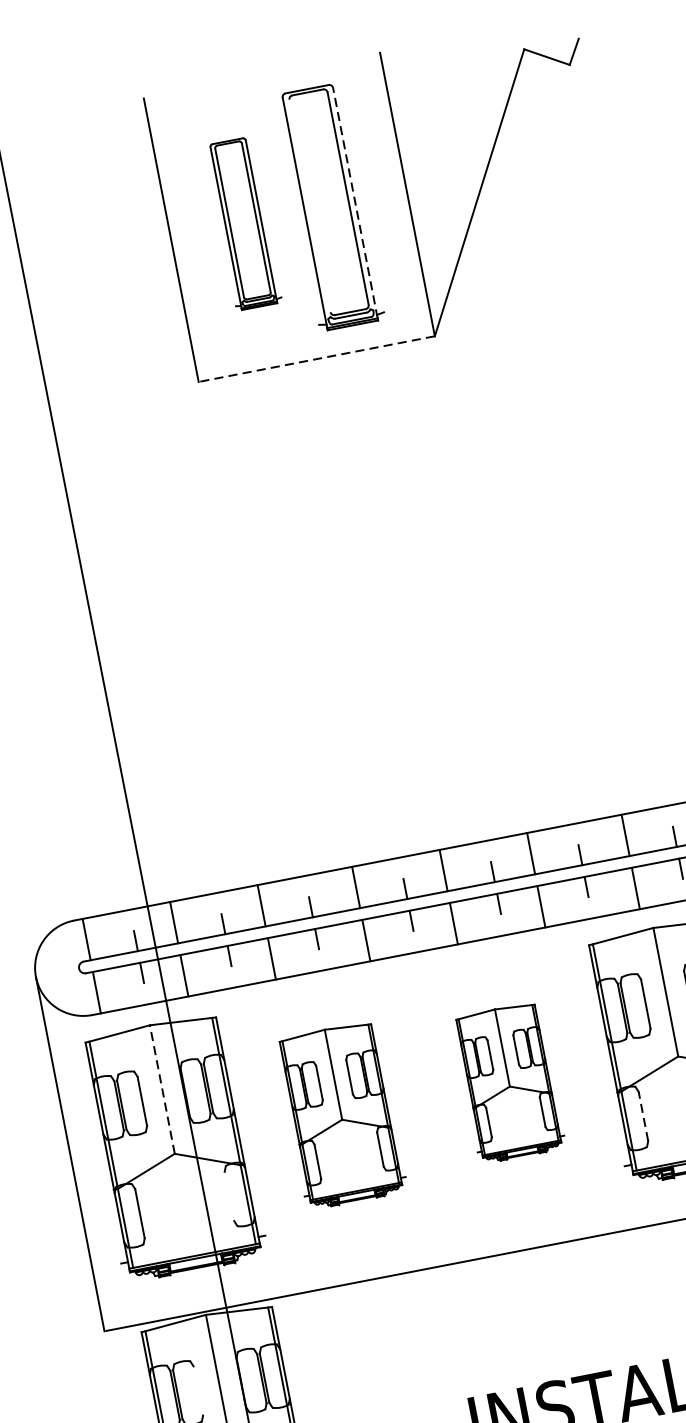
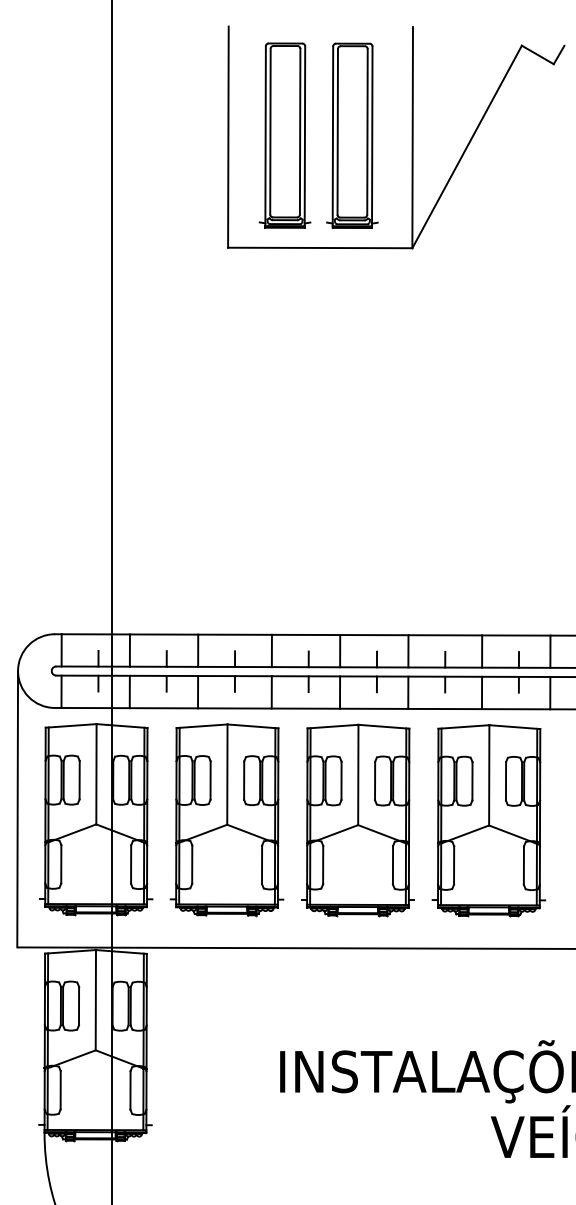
line: (355, 203) -> (372, 136), dashed -> solid
line: (309, 205) -> (337, 131), added
part: (242, 223) -> (284, 135), size x1.43
line: (315, 358) -> (319, 247), dashed -> solid
part: (508, 1083) -> (357, 820), size x1.67
line: (162, 1088) -> (96, 773), dashed -> solid
line: (643, 1115) -> (454, 864), dashed -> solid
part: (340, 1116) -> (226, 820), size x1.43
line: (229, 1196) -> (131, 864), added
line: (198, 1390) -> (79, 1005), added

